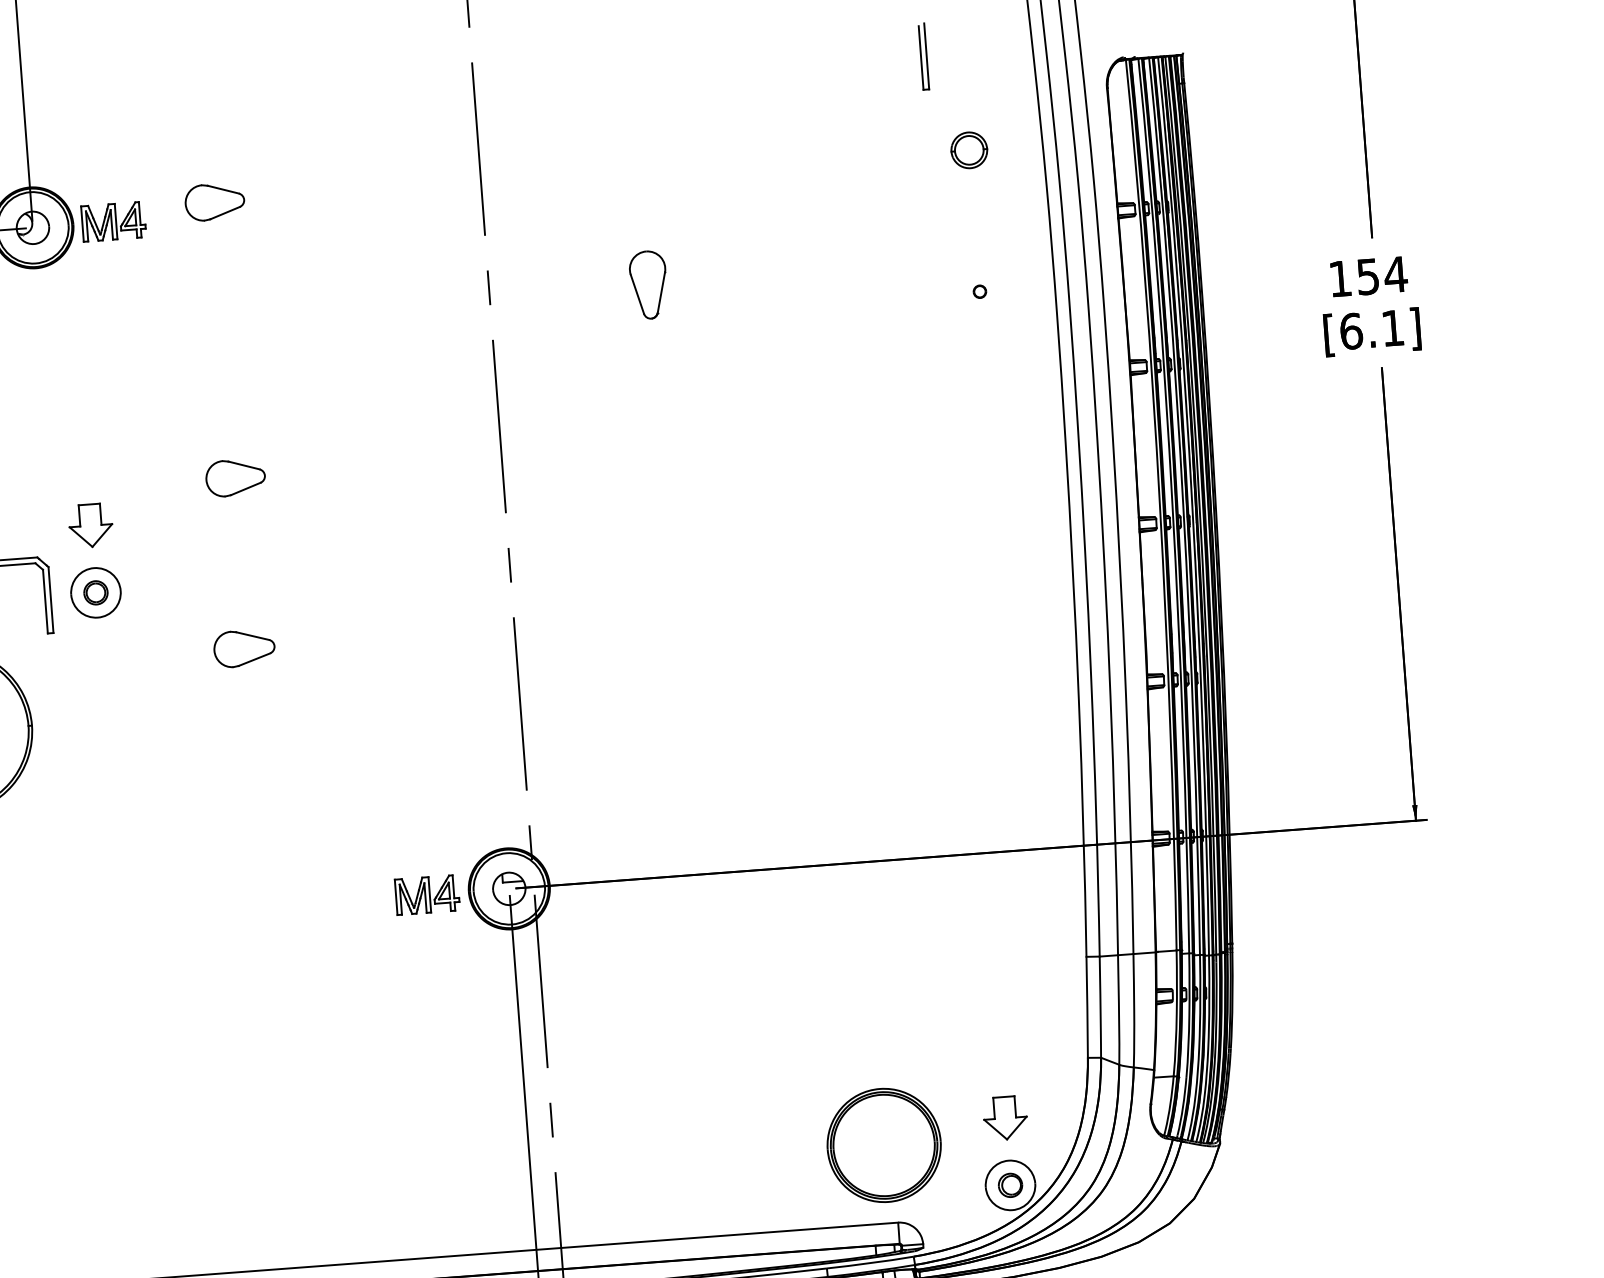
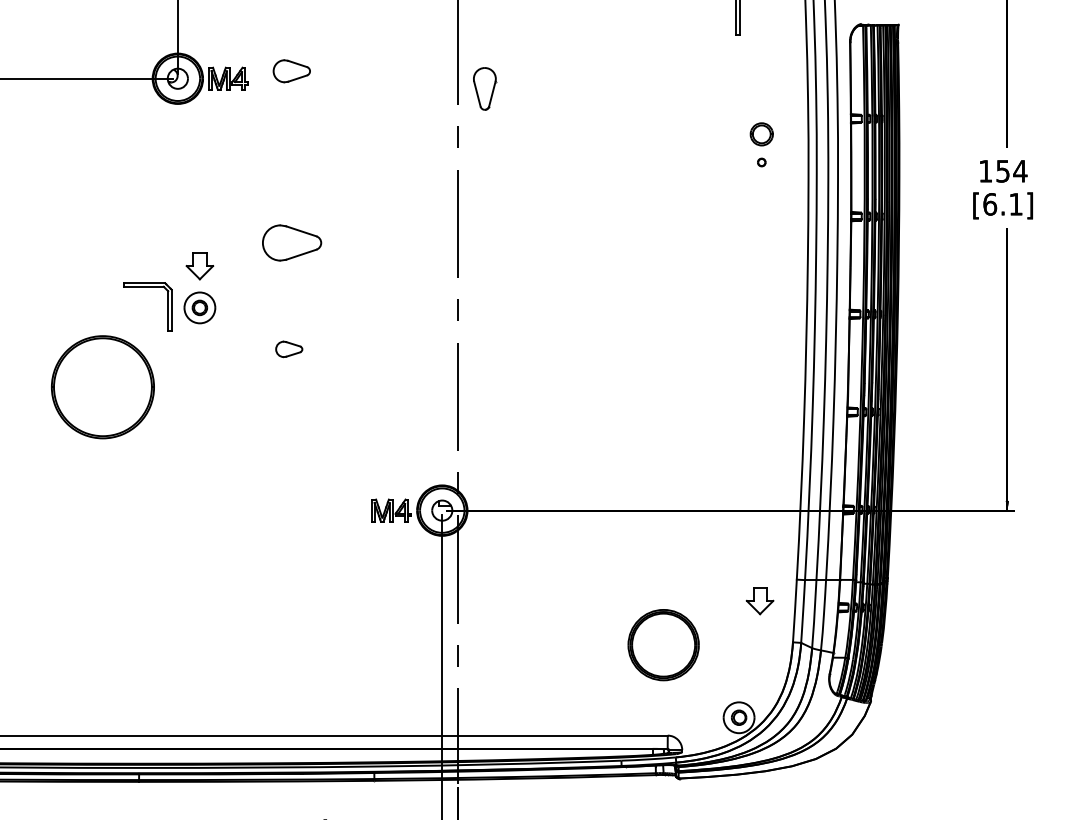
part: (968, 150) -> (761, 134), moved
part: (649, 284) -> (485, 88), moved
part: (235, 478) -> (291, 243), size x1.6
part: (243, 648) -> (288, 349), size x0.7
part: (1004, 1119) -> (759, 601), moved
part: (883, 1146) -> (663, 645), moved

